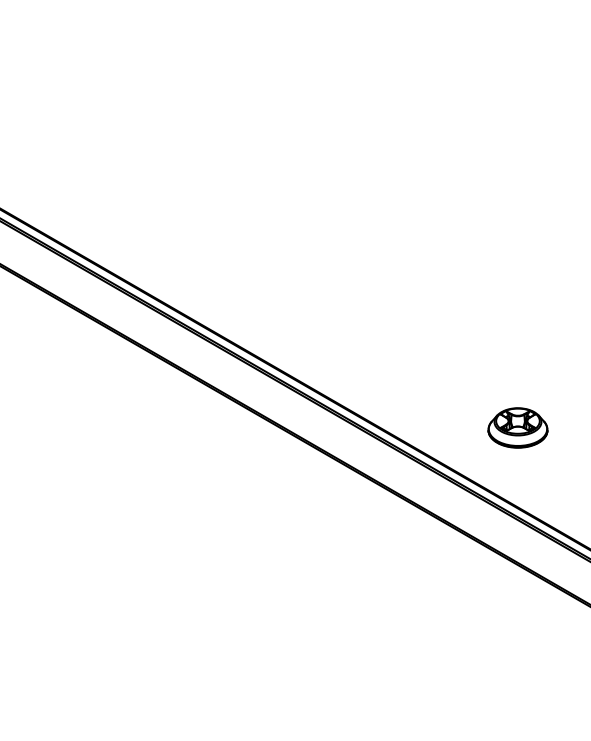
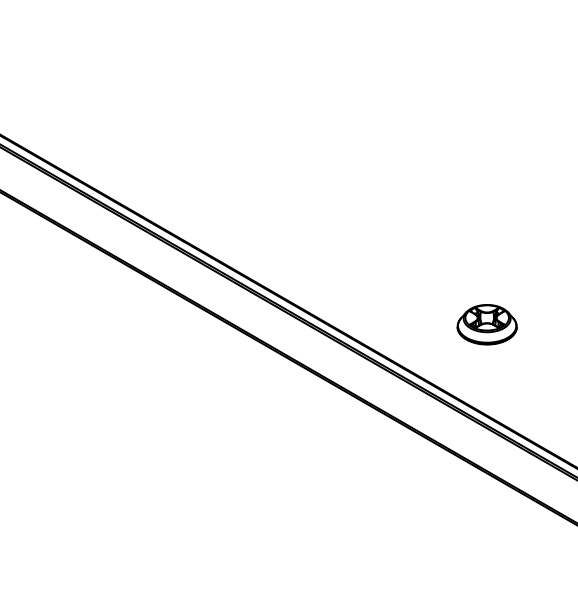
part: (517, 427) -> (486, 324), moved

